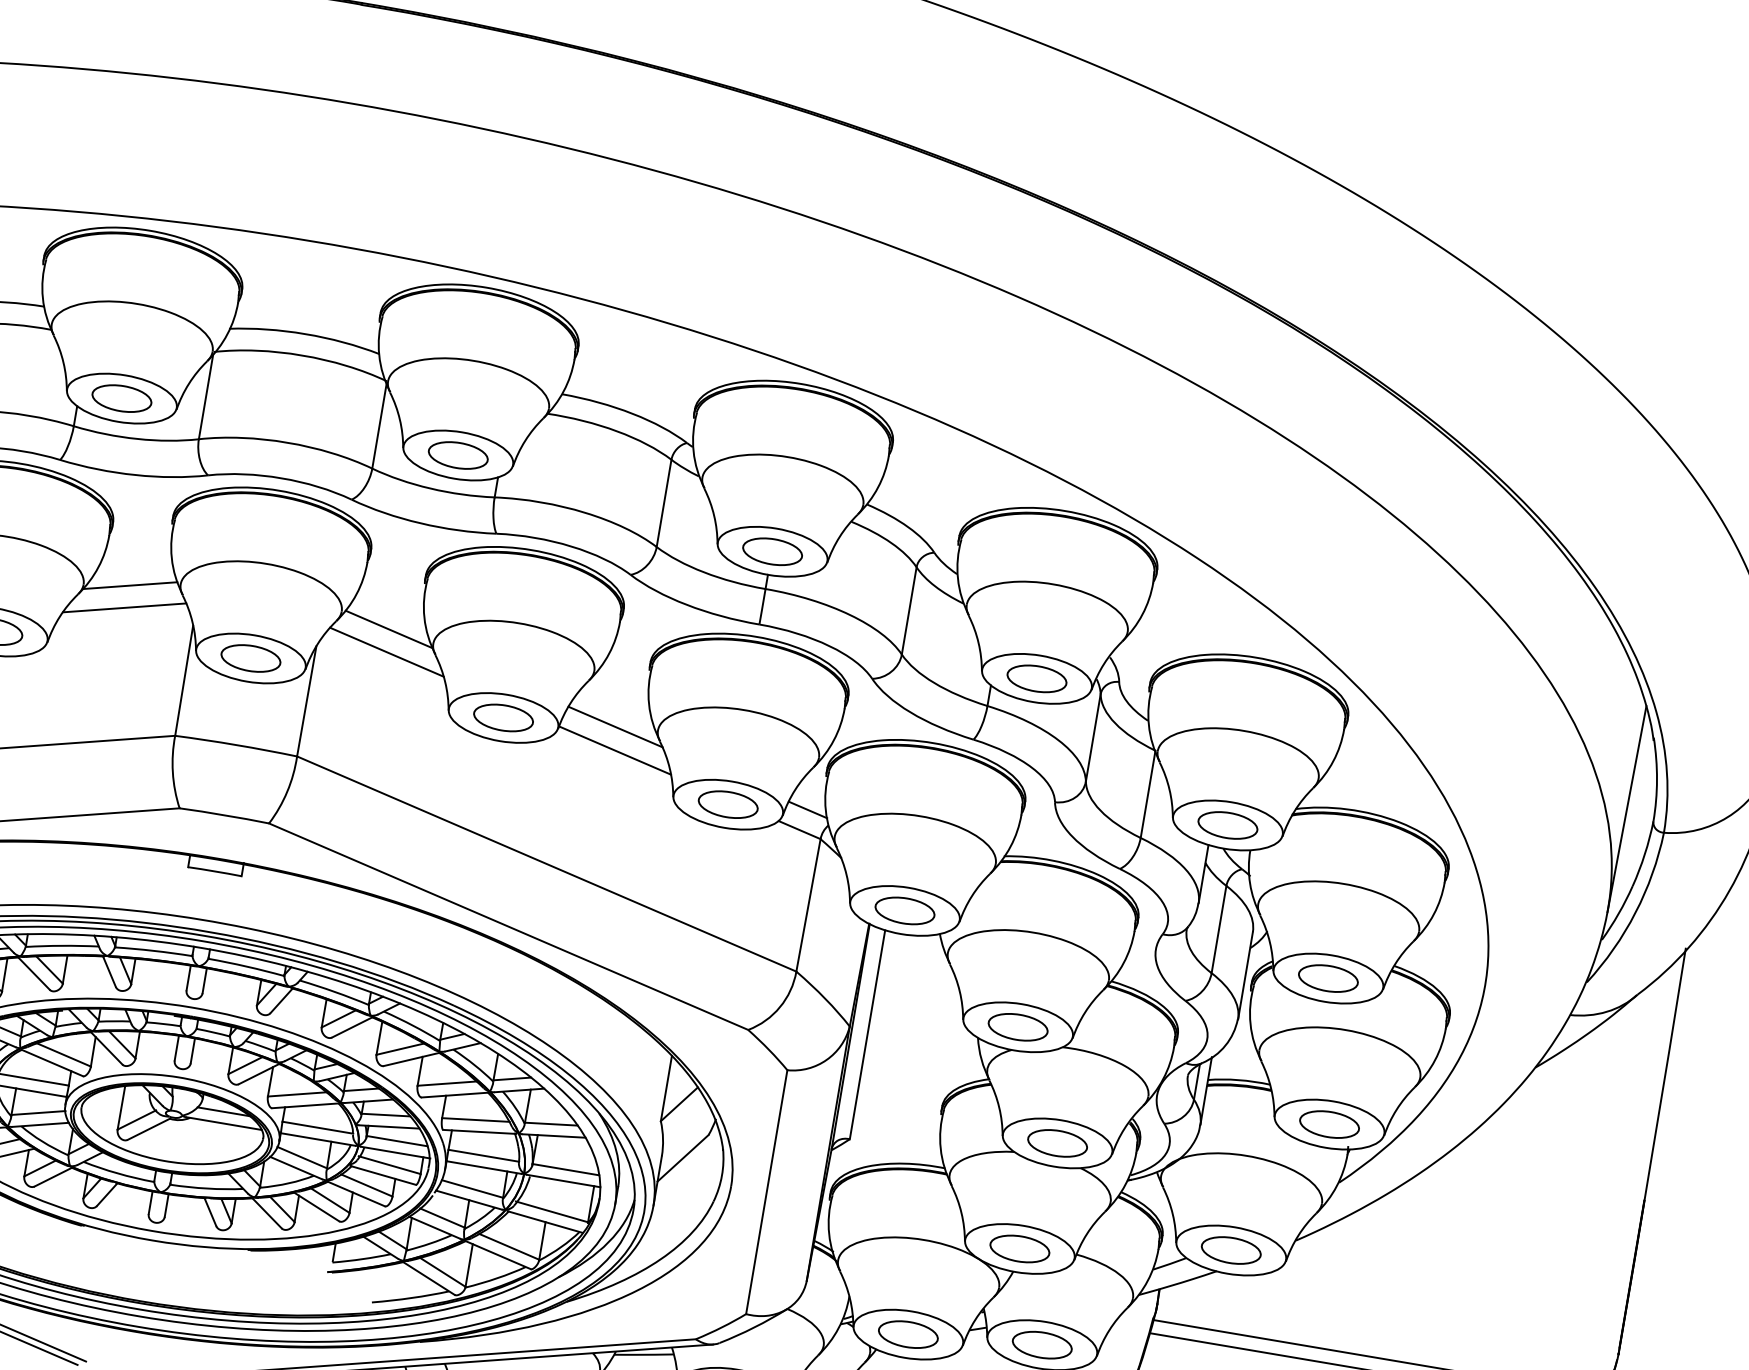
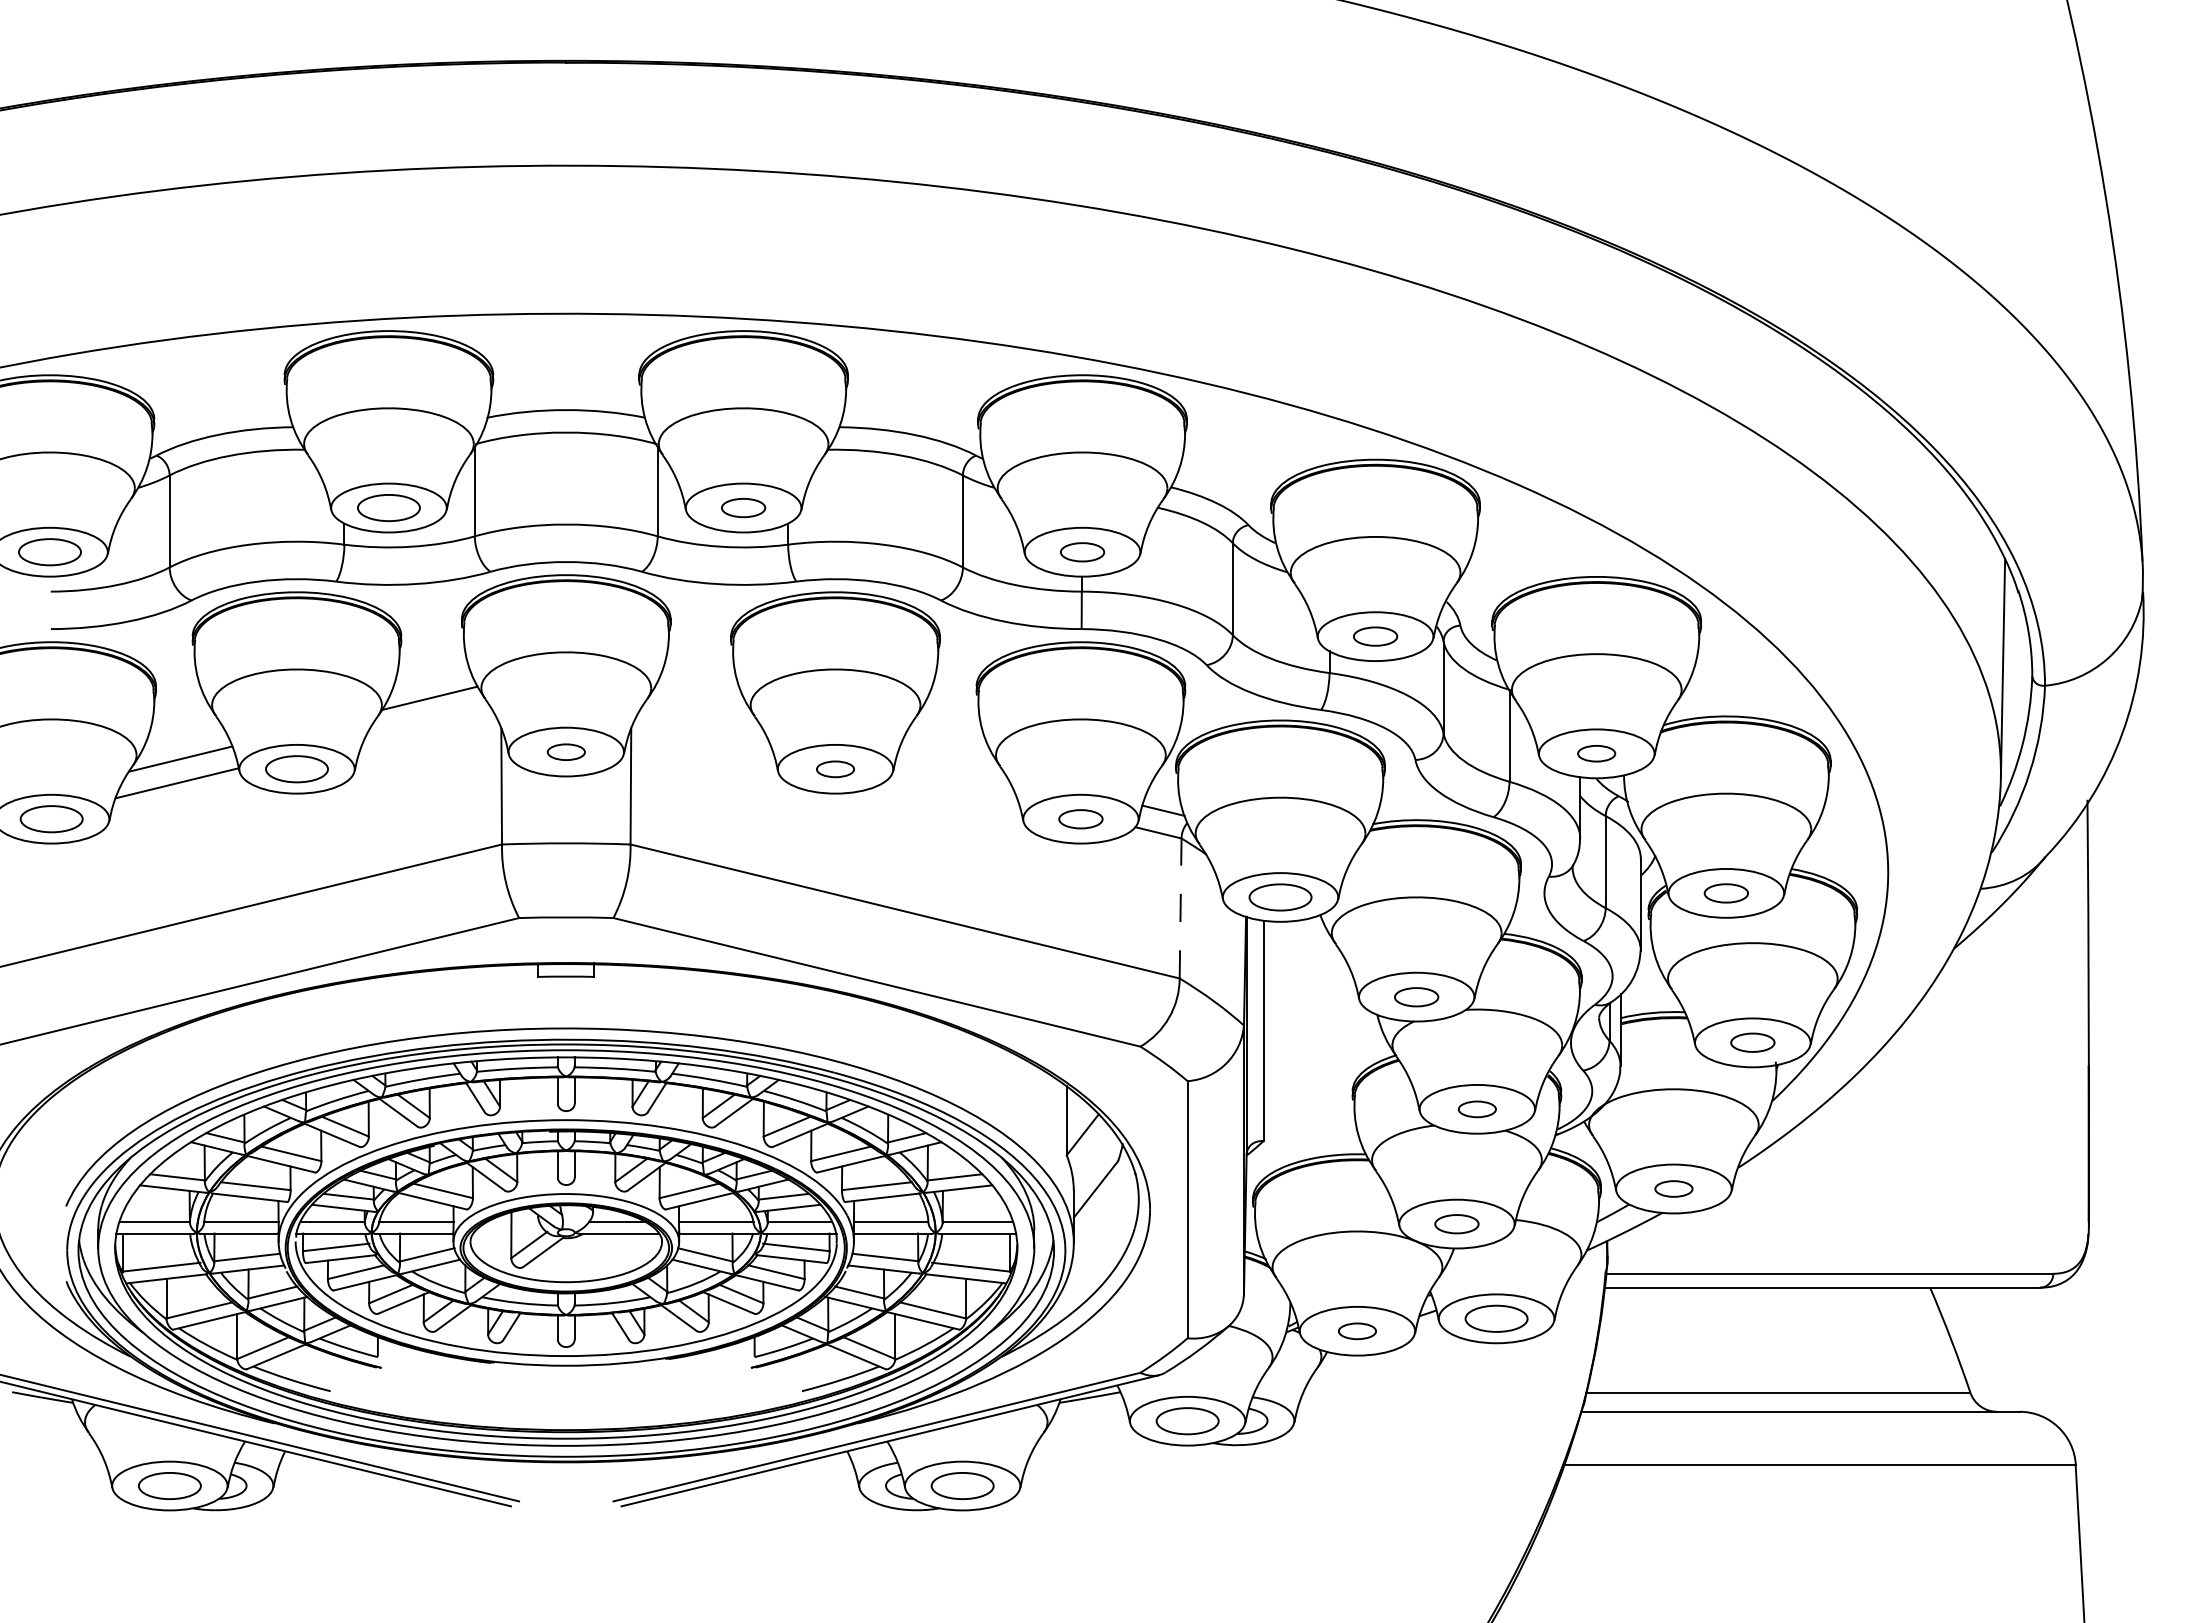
part: (458, 454) -> (743, 507), size x0.7
part: (772, 552) -> (1082, 552), size x0.7
line: (124, 607) -> (427, 721), removed
line: (388, 628) -> (702, 697), removed
line: (386, 651) -> (704, 721), removed
part: (251, 658) -> (566, 752), size x0.6
part: (1036, 678) -> (1375, 636), size x0.7
part: (503, 718) -> (835, 769), size x0.6
line: (615, 726) -> (951, 758), removed
line: (615, 750) -> (955, 783), removed
part: (727, 804) -> (1080, 819), size x0.7
part: (1227, 825) -> (1596, 753), size x0.6
line: (808, 904) -> (1180, 907), solid -> dashed
part: (1328, 978) -> (1726, 893), size x0.7
part: (1017, 1027) -> (1416, 997), size x0.7
part: (1329, 1124) -> (1752, 1042), size x0.7
part: (1057, 1143) -> (1477, 1109), size x0.6
part: (1019, 1249) -> (1456, 1224), size x0.7
part: (1230, 1249) -> (1673, 1188), size x0.6
part: (908, 1334) -> (1357, 1331), size x0.6

